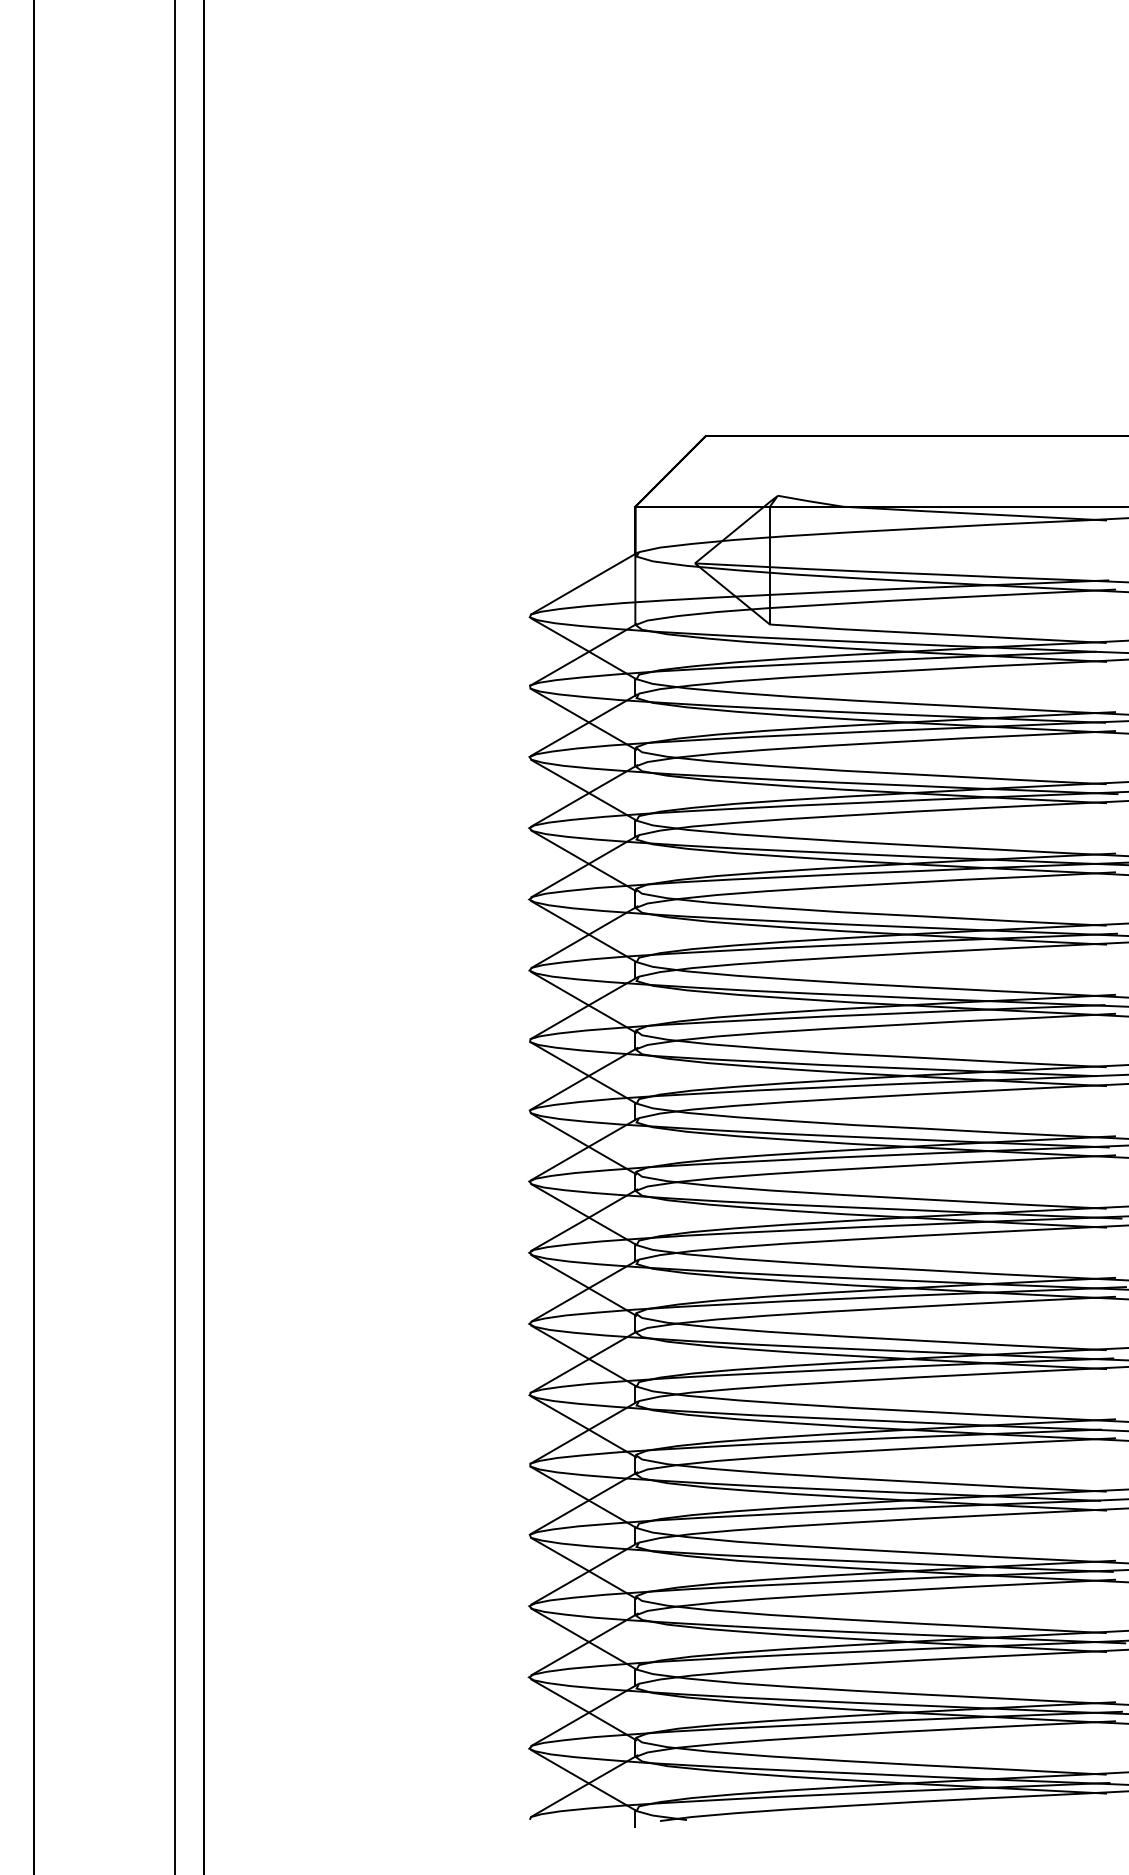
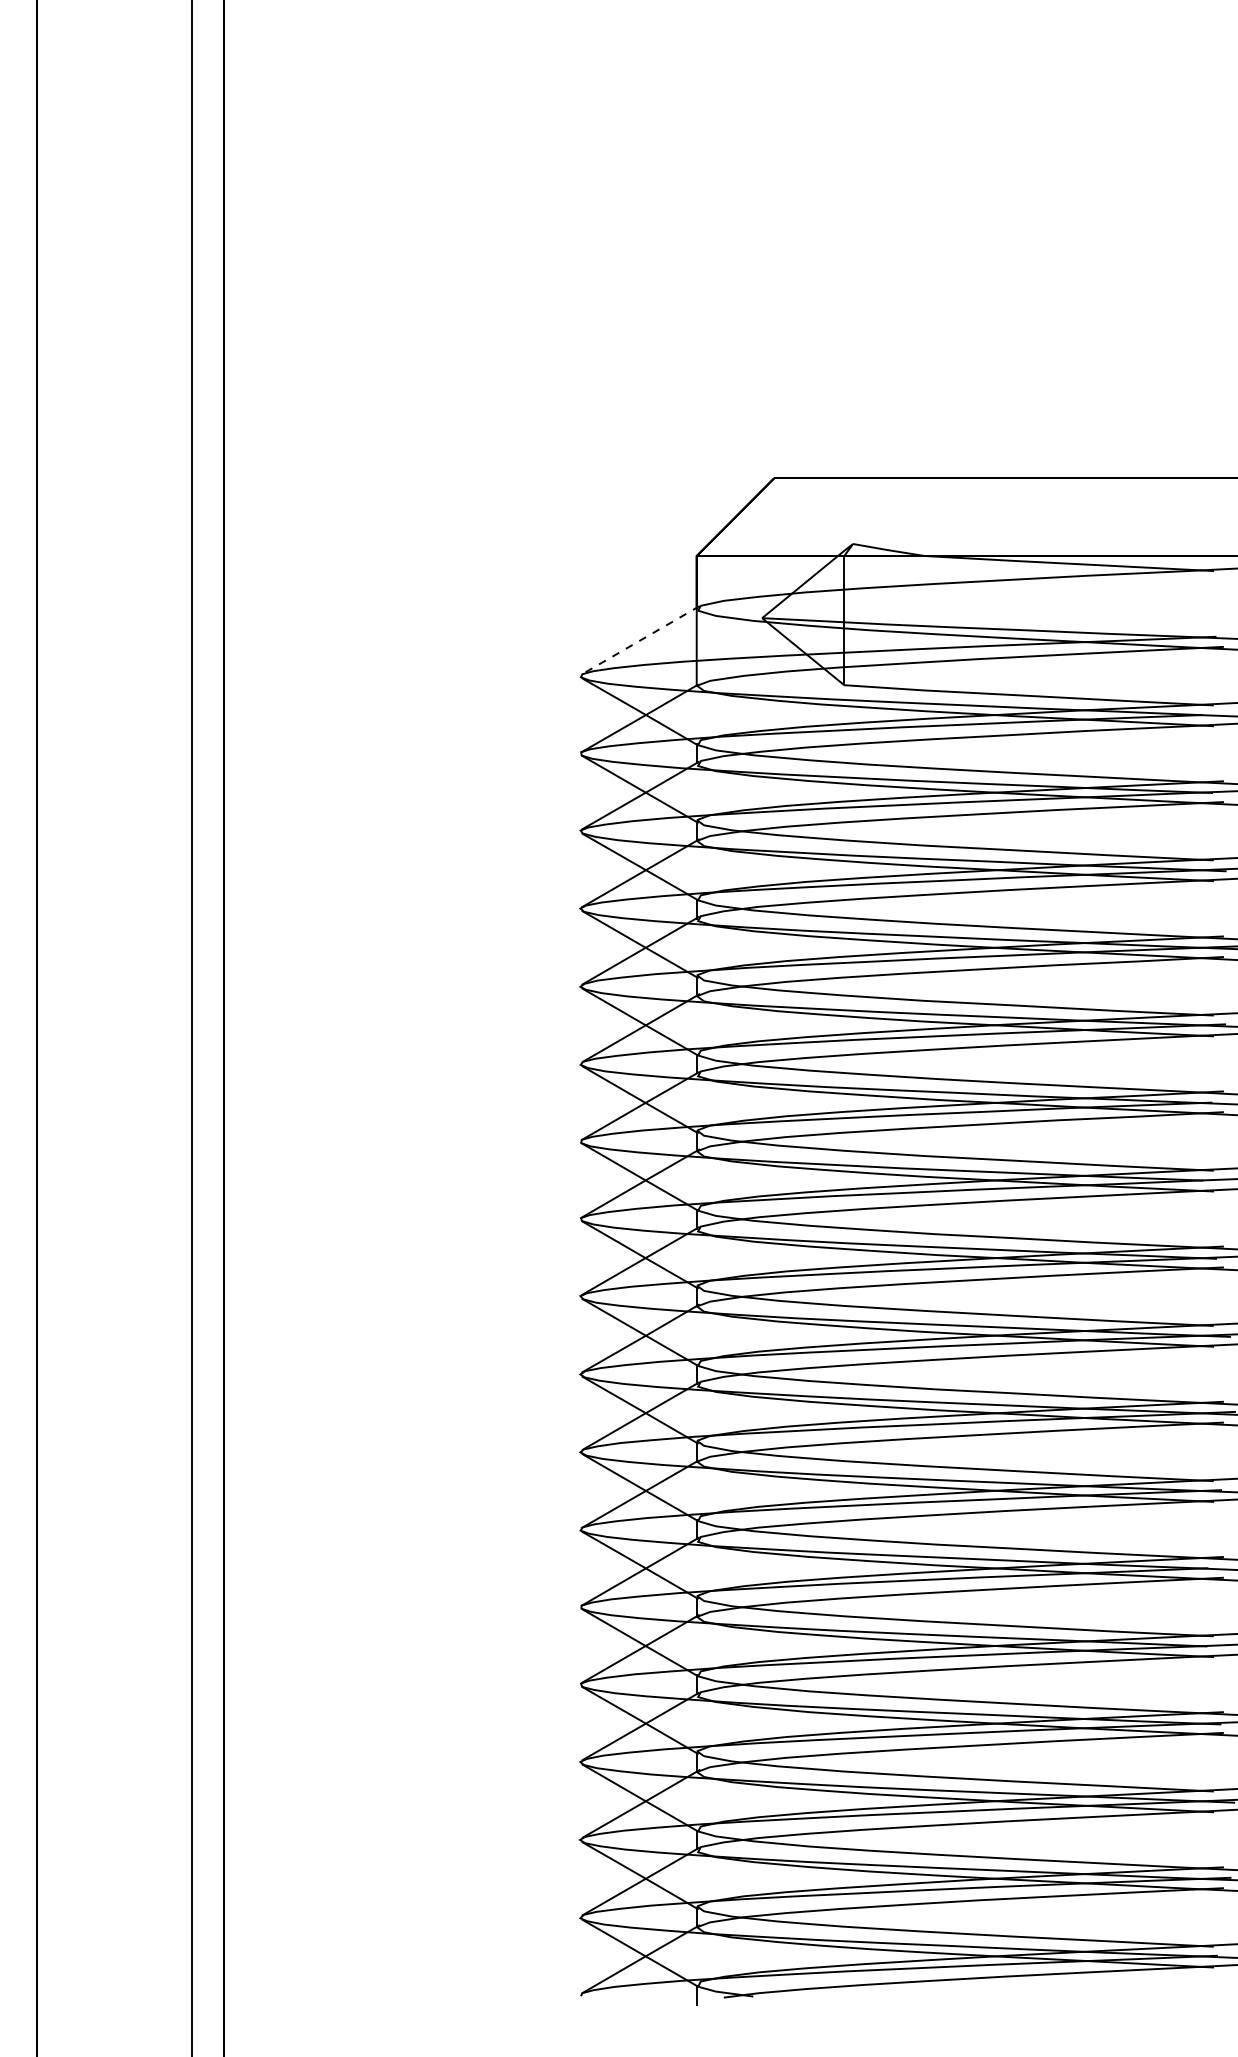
line: (584, 583) -> (640, 640), solid -> dashed

